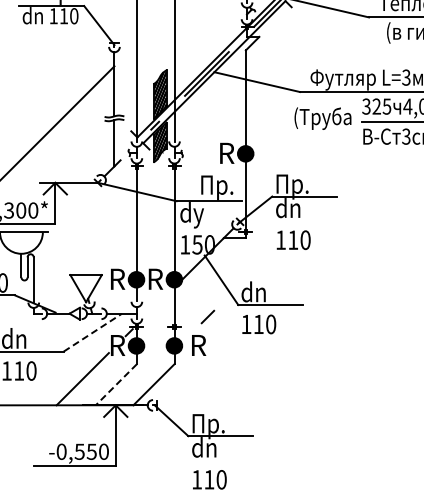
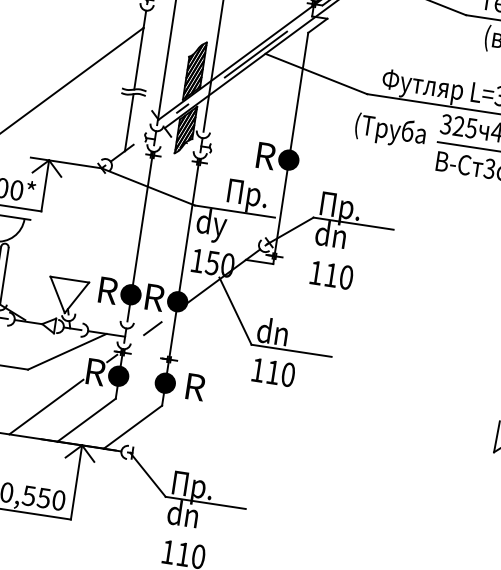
line: (207, 316) -> (152, 327), moved
line: (92, 332) -> (67, 351), dashed -> solid
line: (115, 385) -> (85, 420), dashed -> solid

